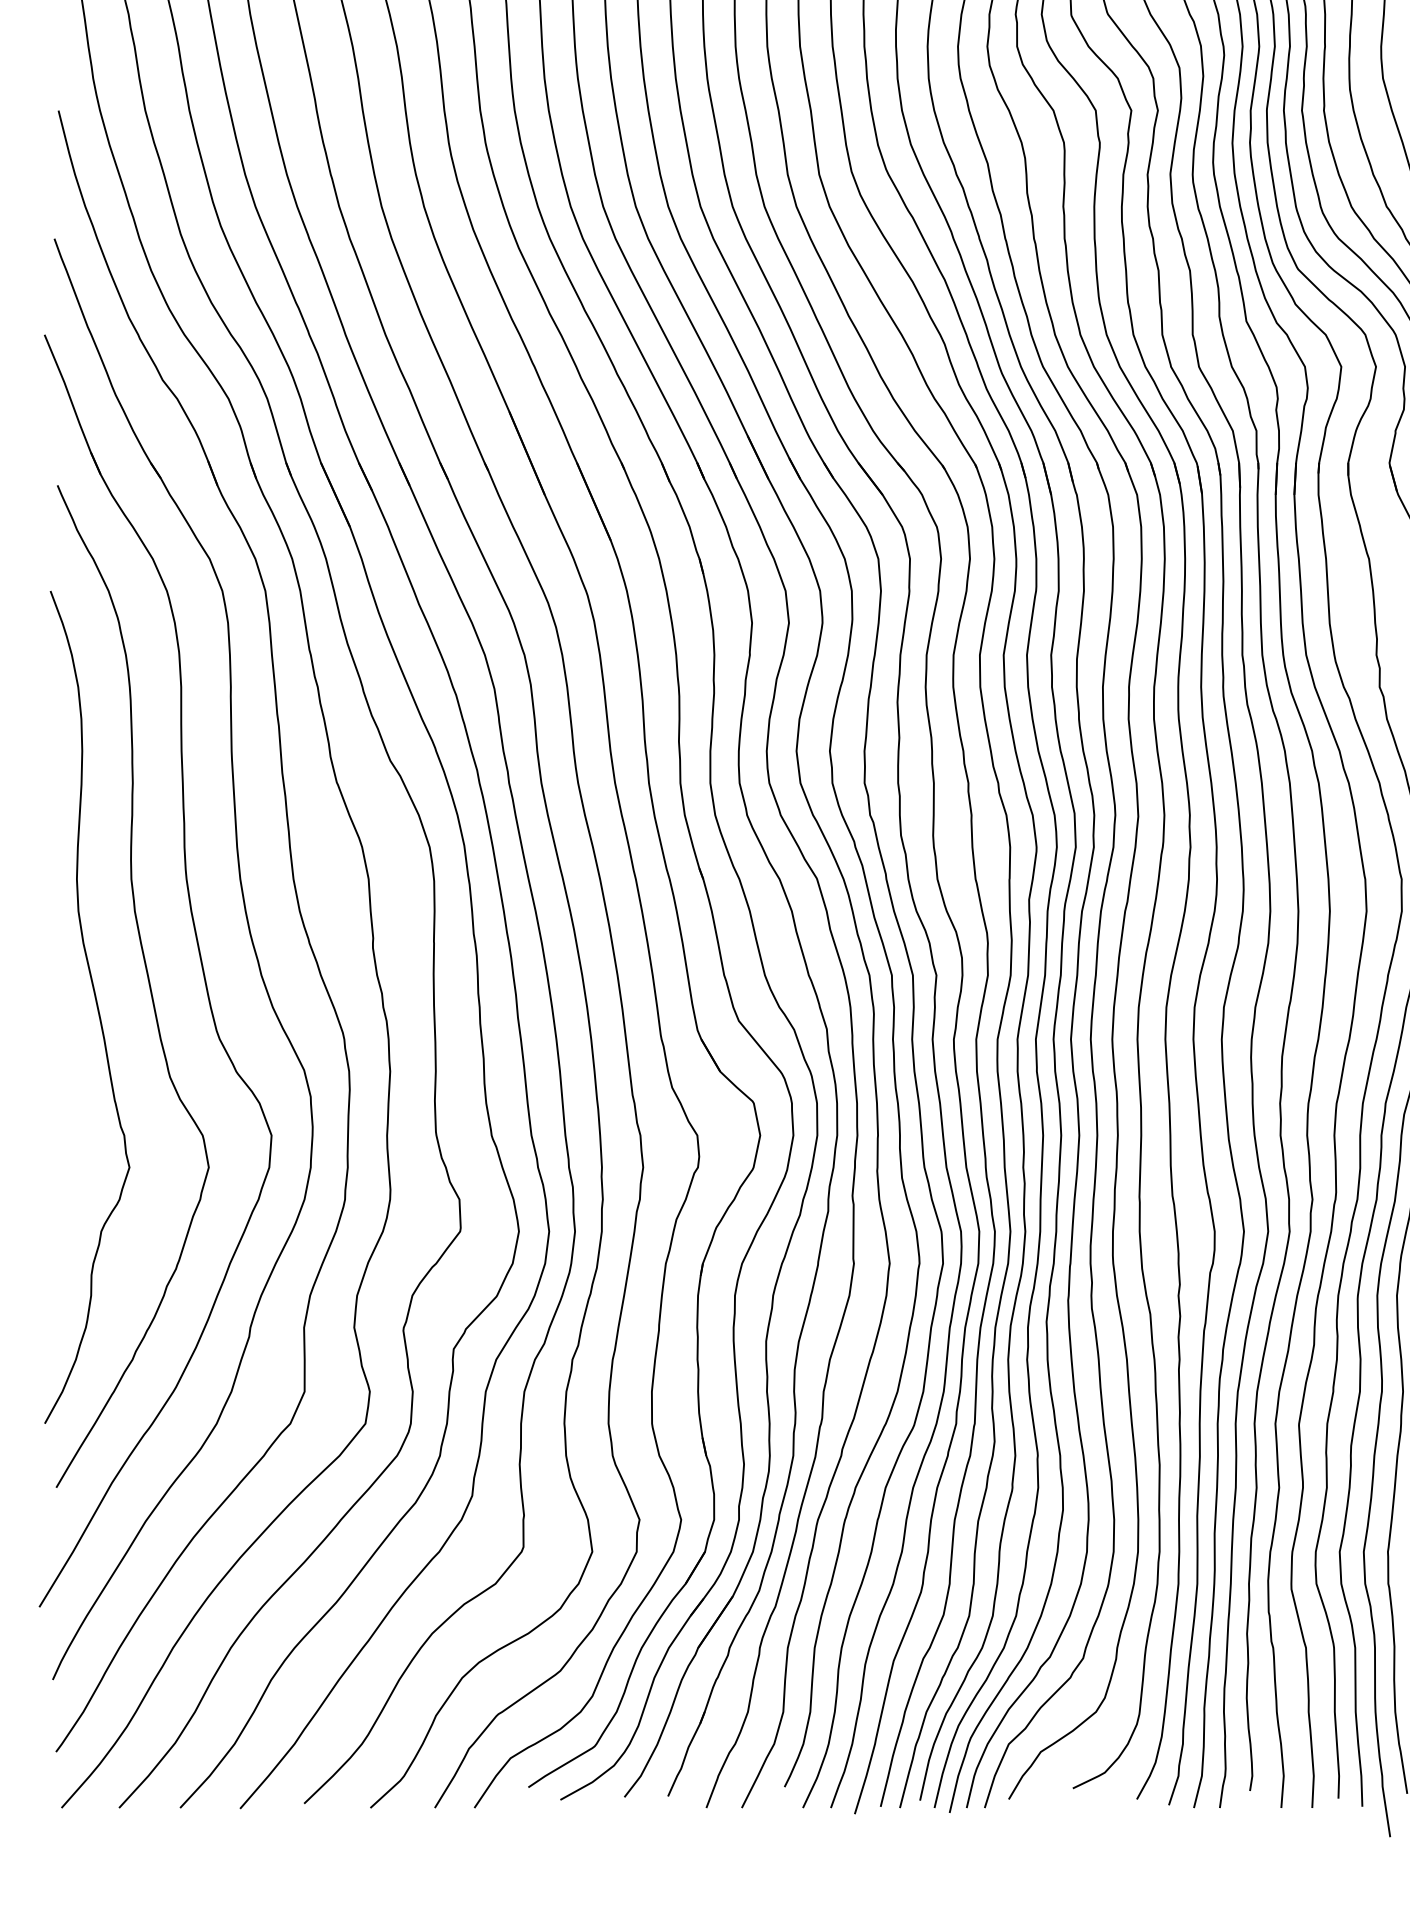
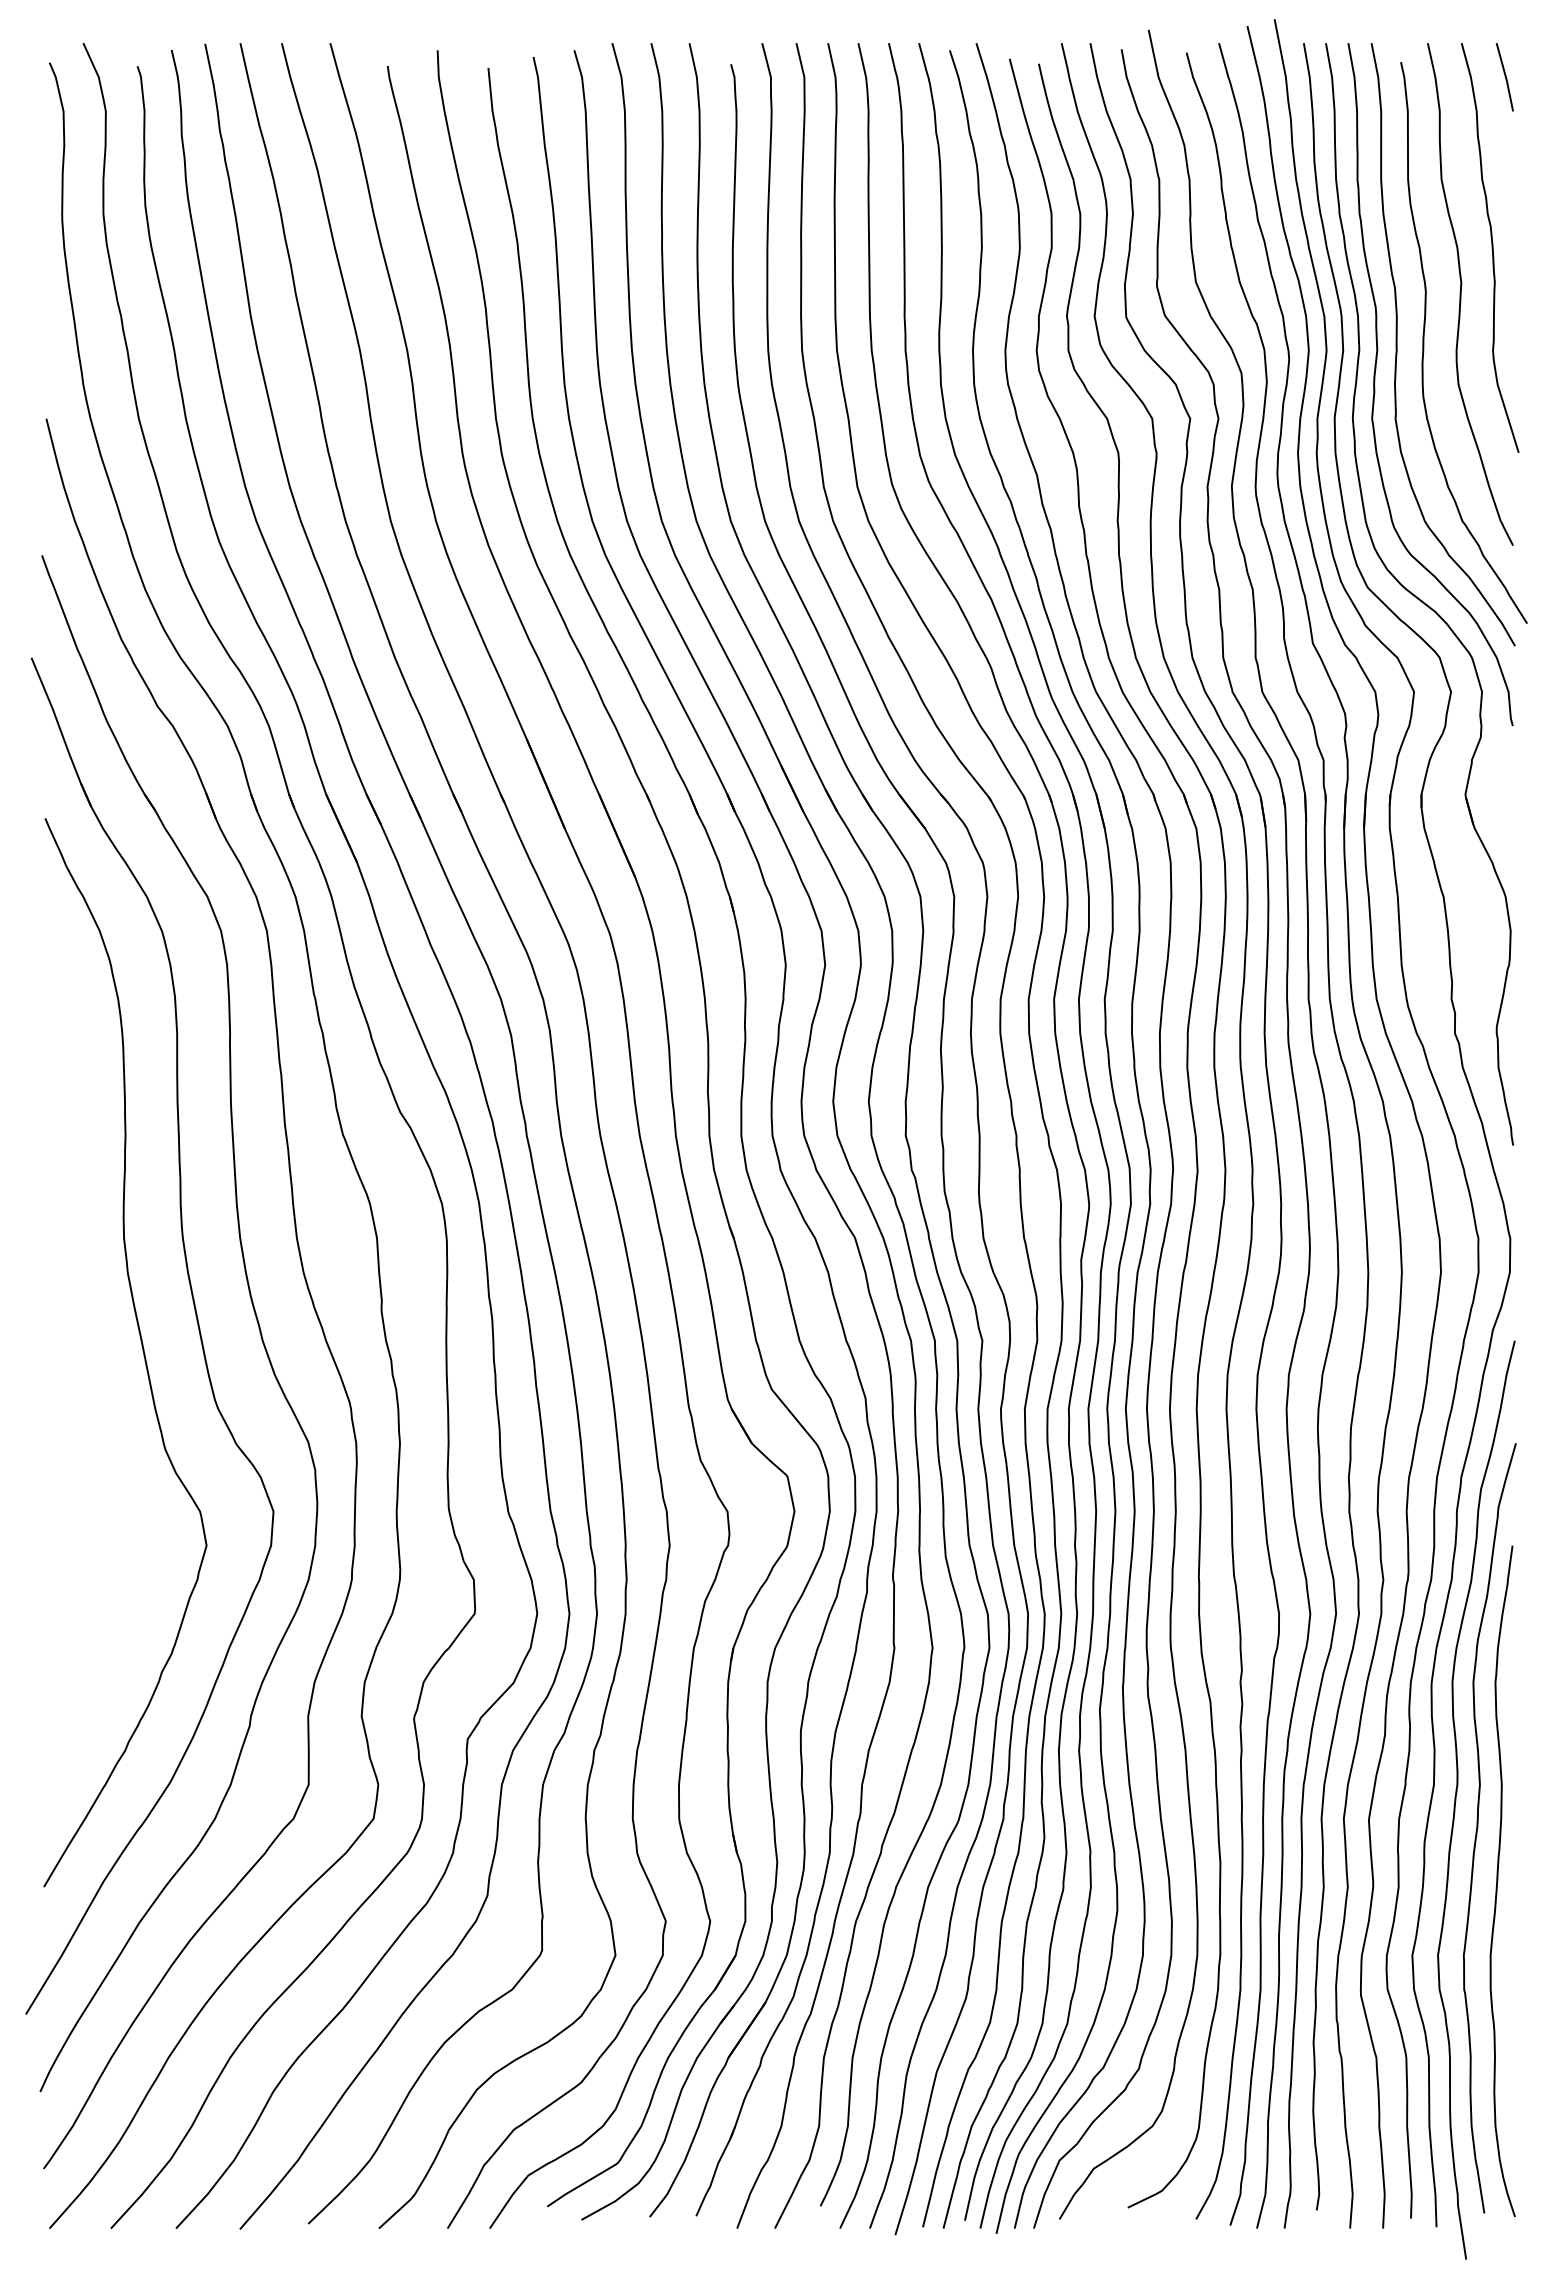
curve: (96, 1005) -> (86, 1372), removed

